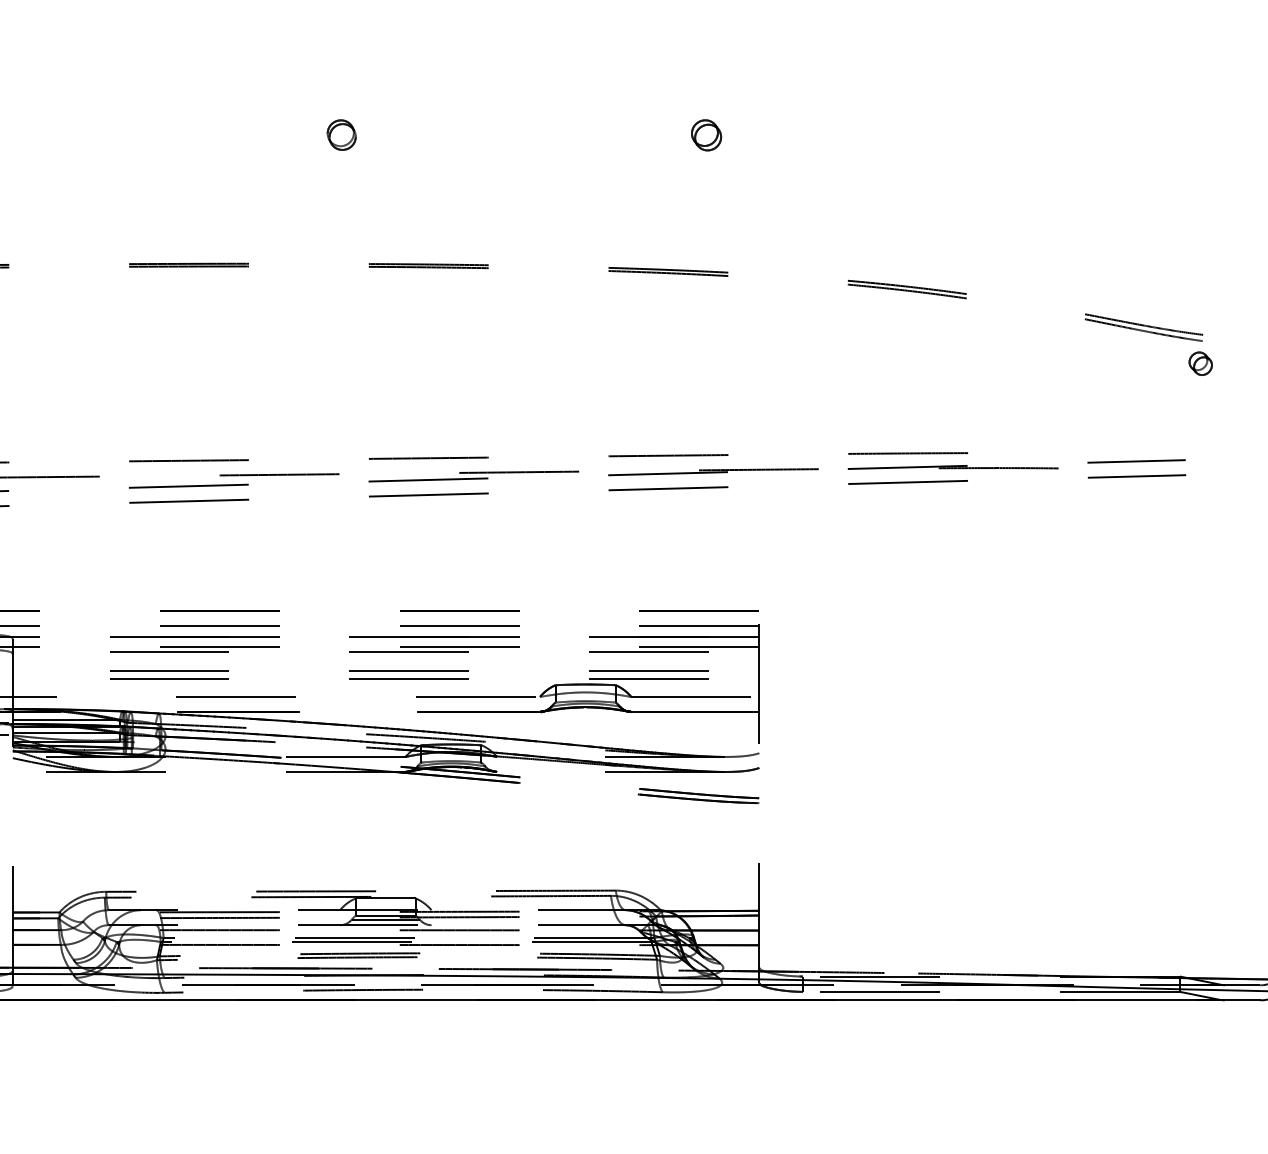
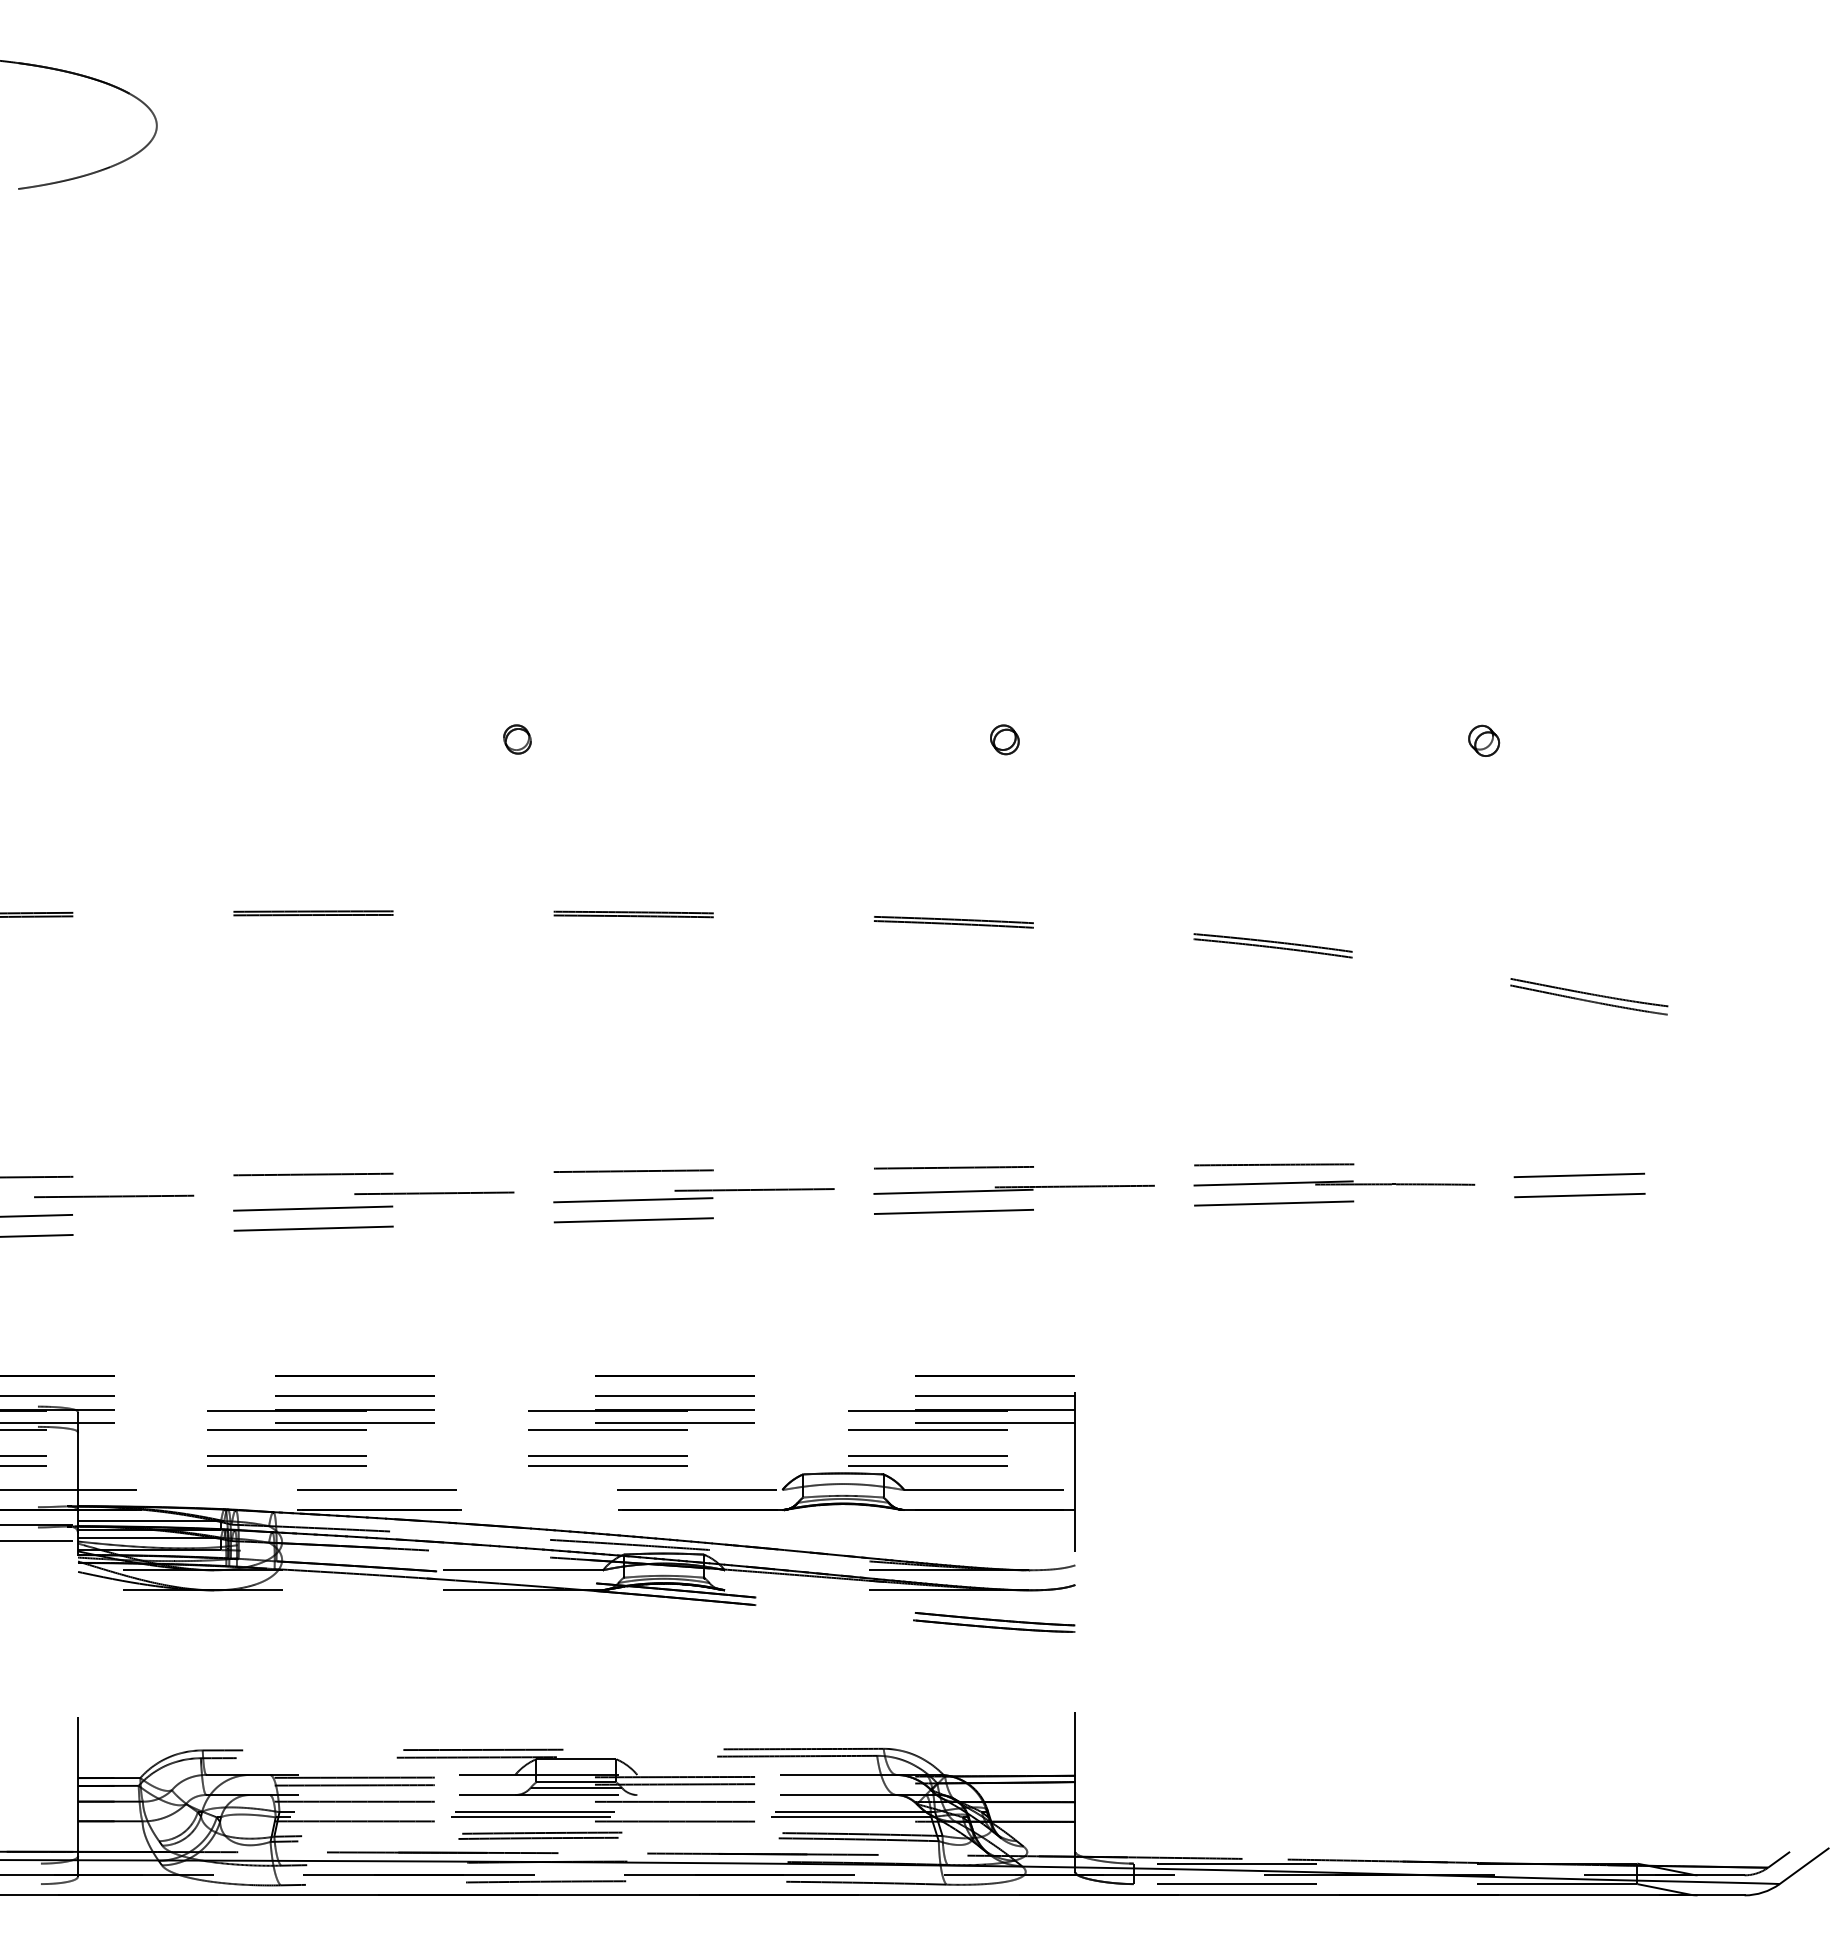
part: (341, 135) -> (517, 739), size x0.71
part: (706, 135) -> (1004, 739), size x0.71
part: (1201, 363) -> (1484, 740), moved

